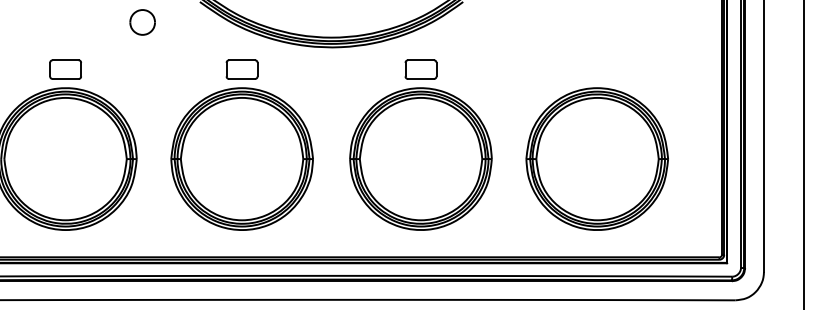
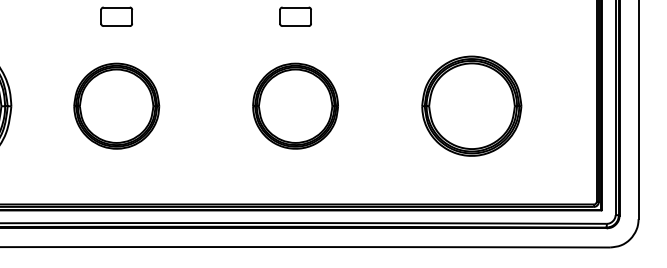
part: (241, 158) -> (116, 105), size x0.6
part: (420, 158) -> (295, 105), size x0.6
part: (596, 158) -> (471, 105), size x0.7

